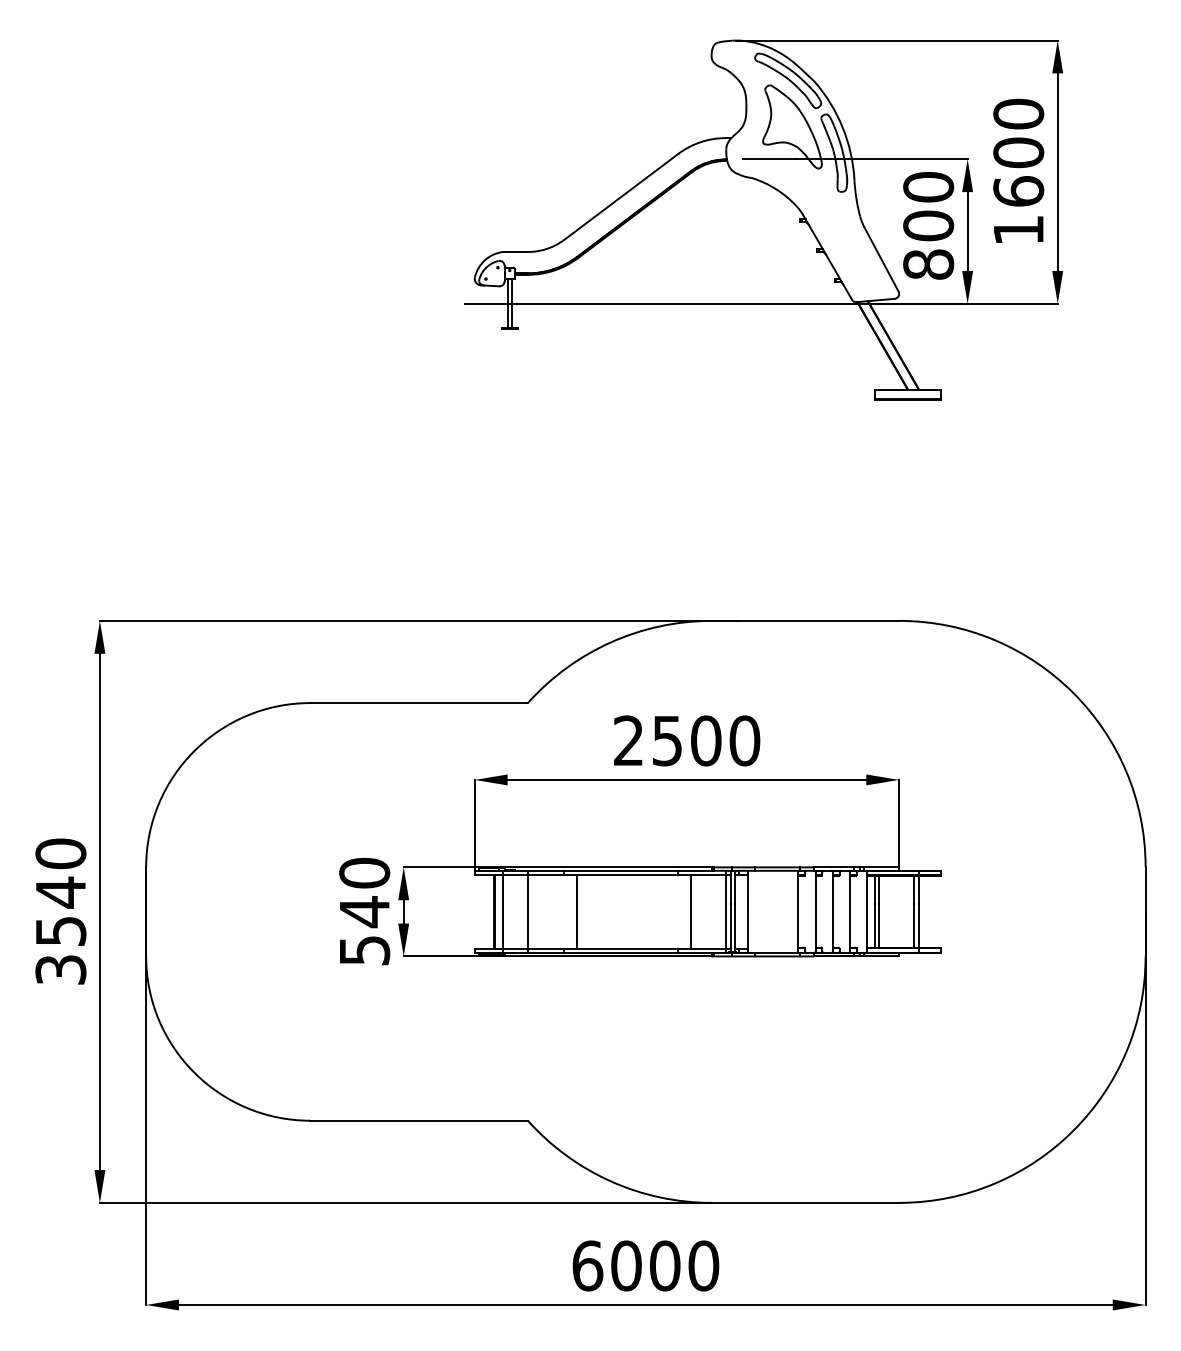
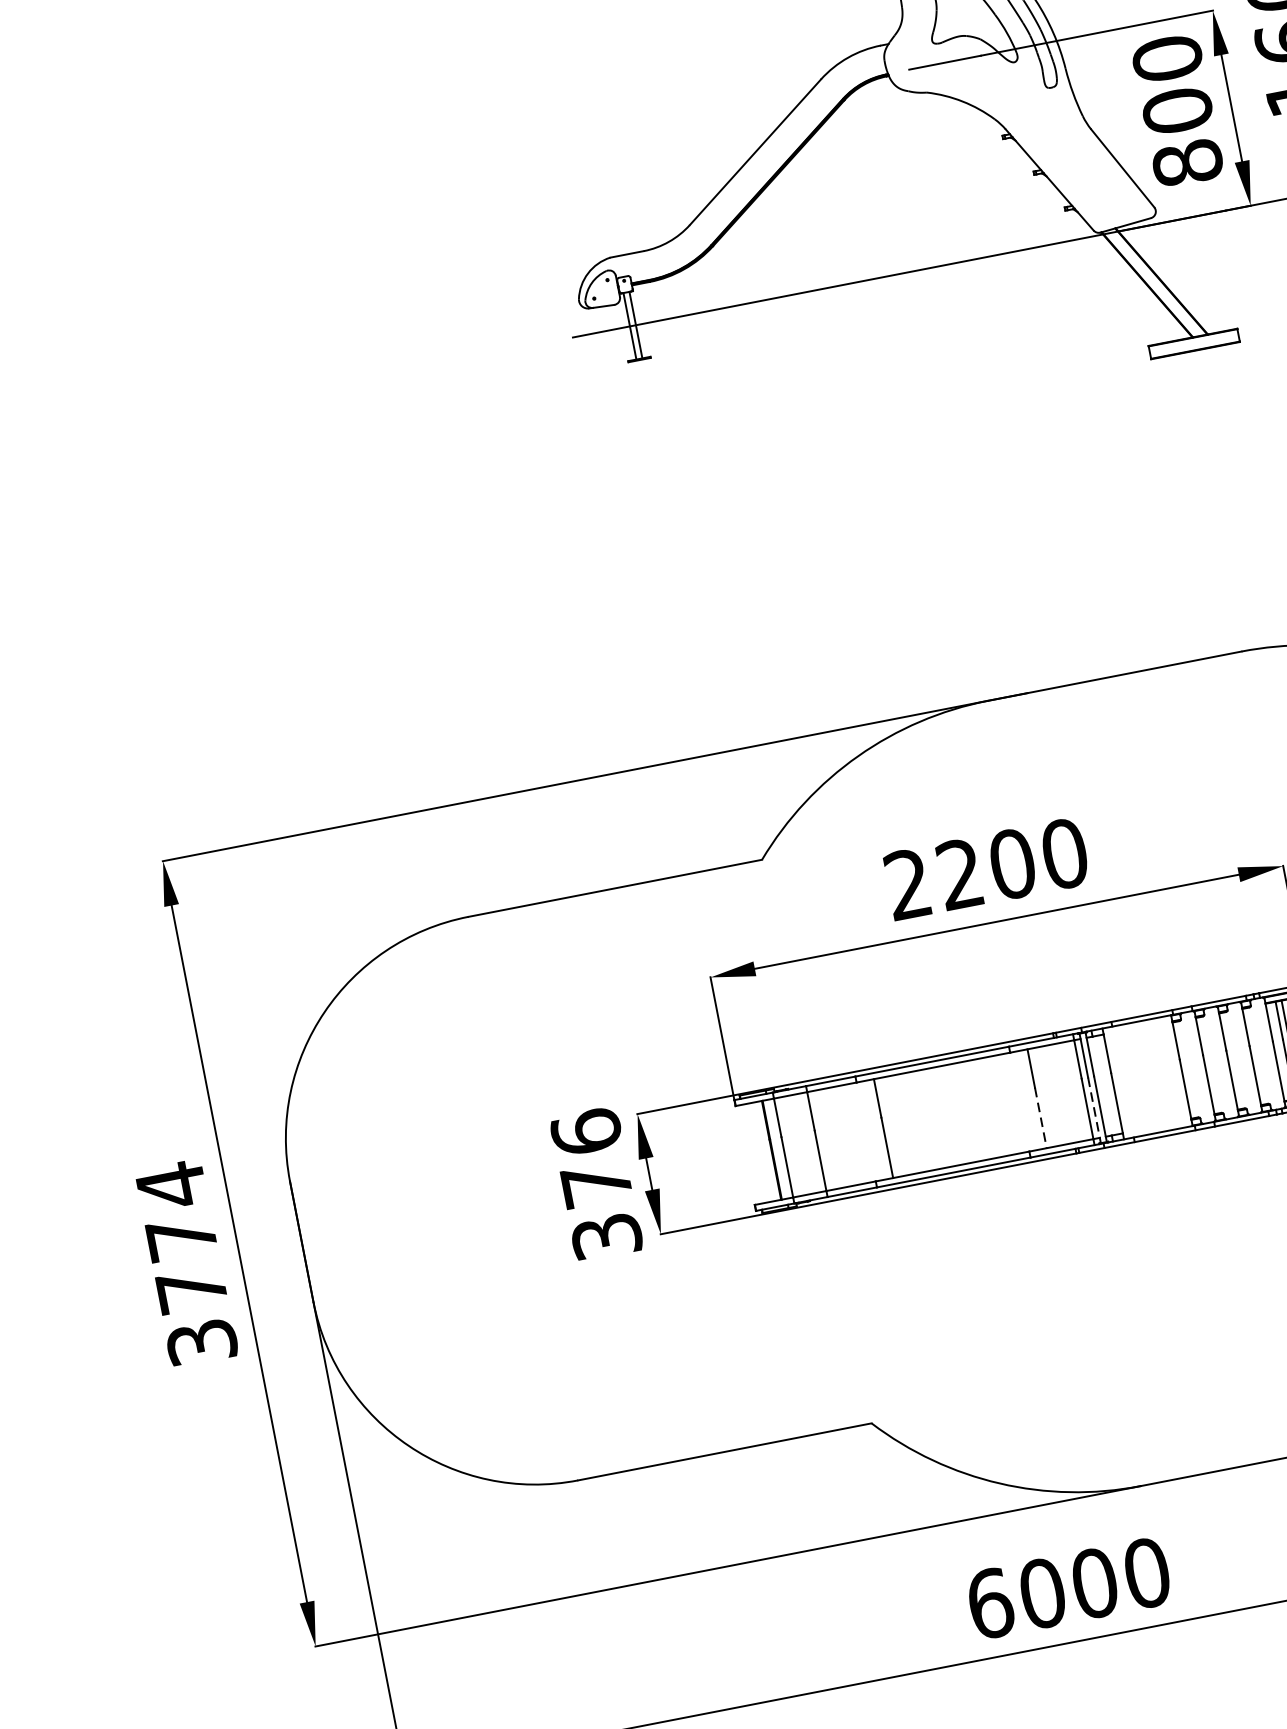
text: (666, 740) -> (958, 873), 2500 -> 2200
text: (60, 891) -> (180, 1236), 3540 -> 3774
text: (364, 910) -> (596, 1182), 540 -> 376
line: (691, 926) -> (1041, 1118), solid -> dashed
line: (730, 928) -> (1094, 1110), solid -> dashed

